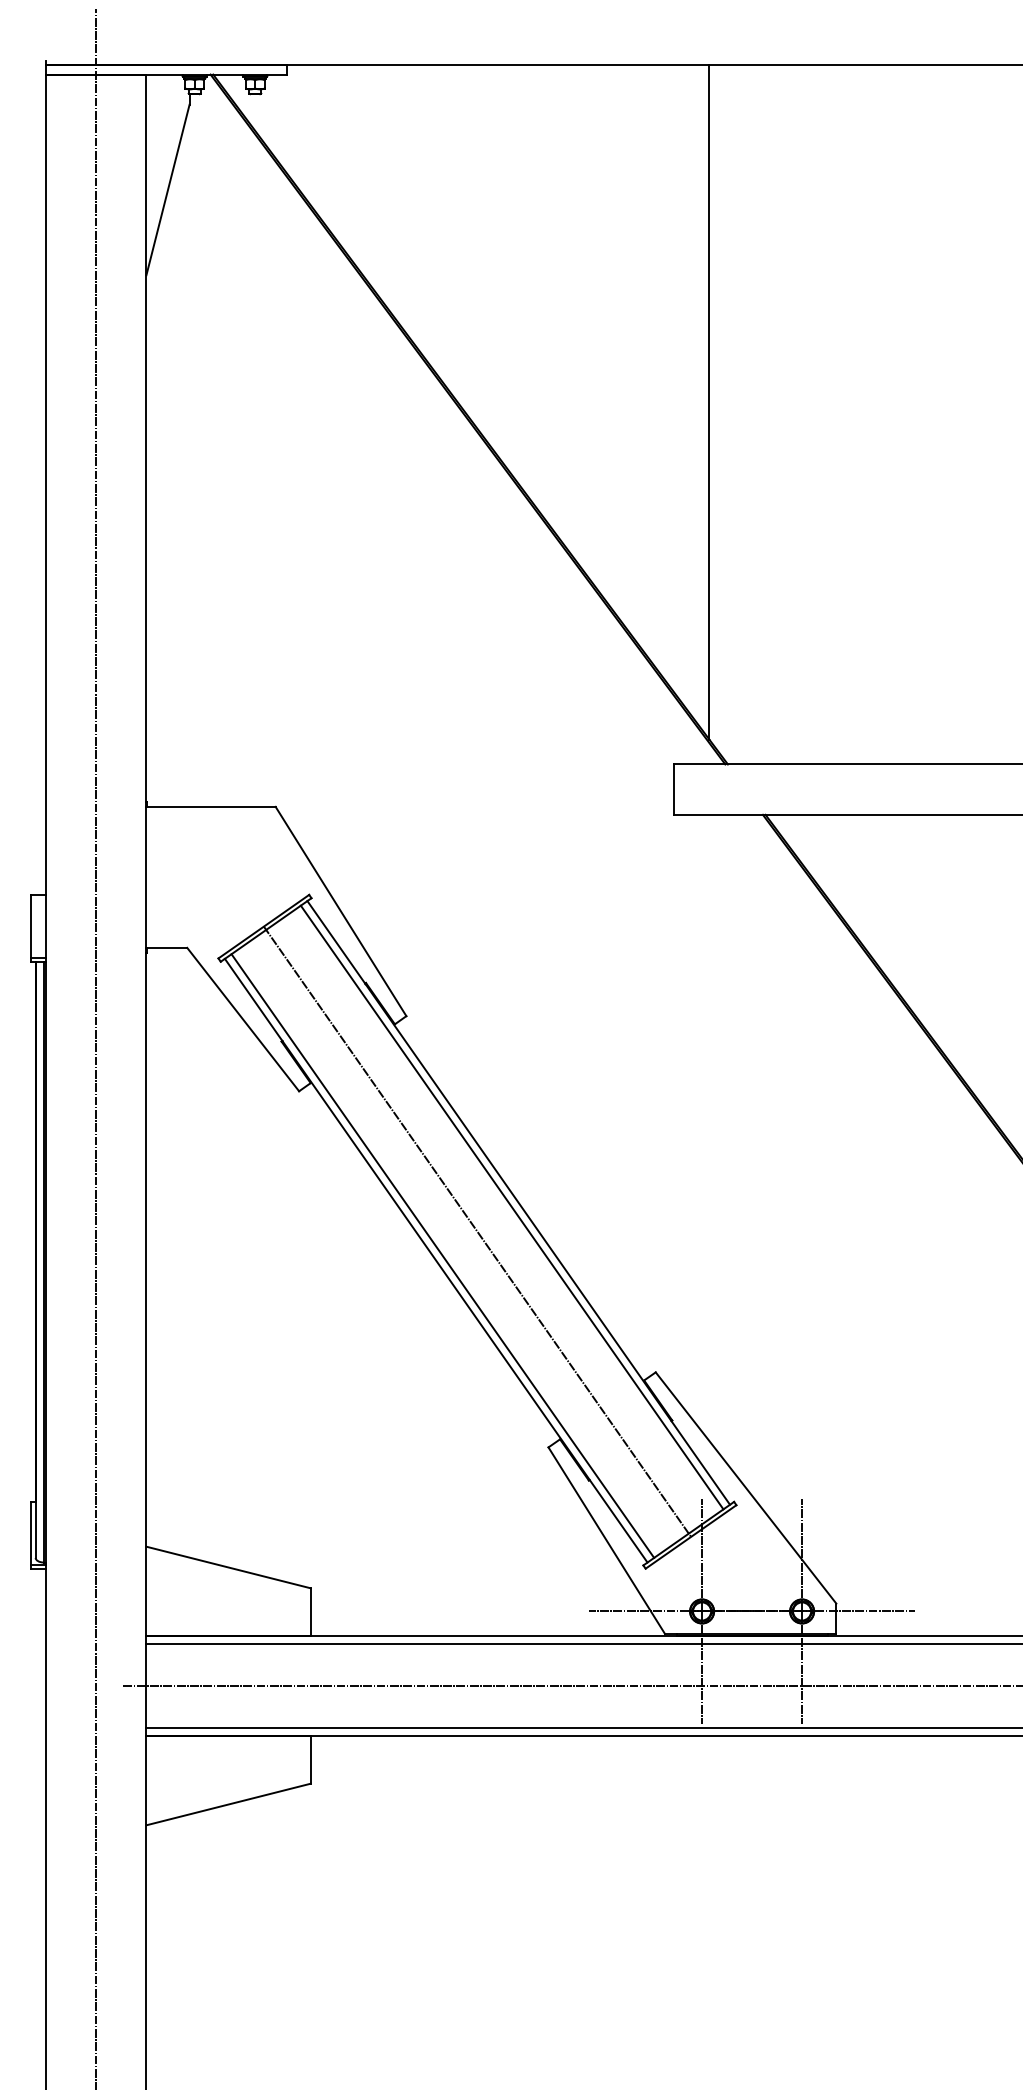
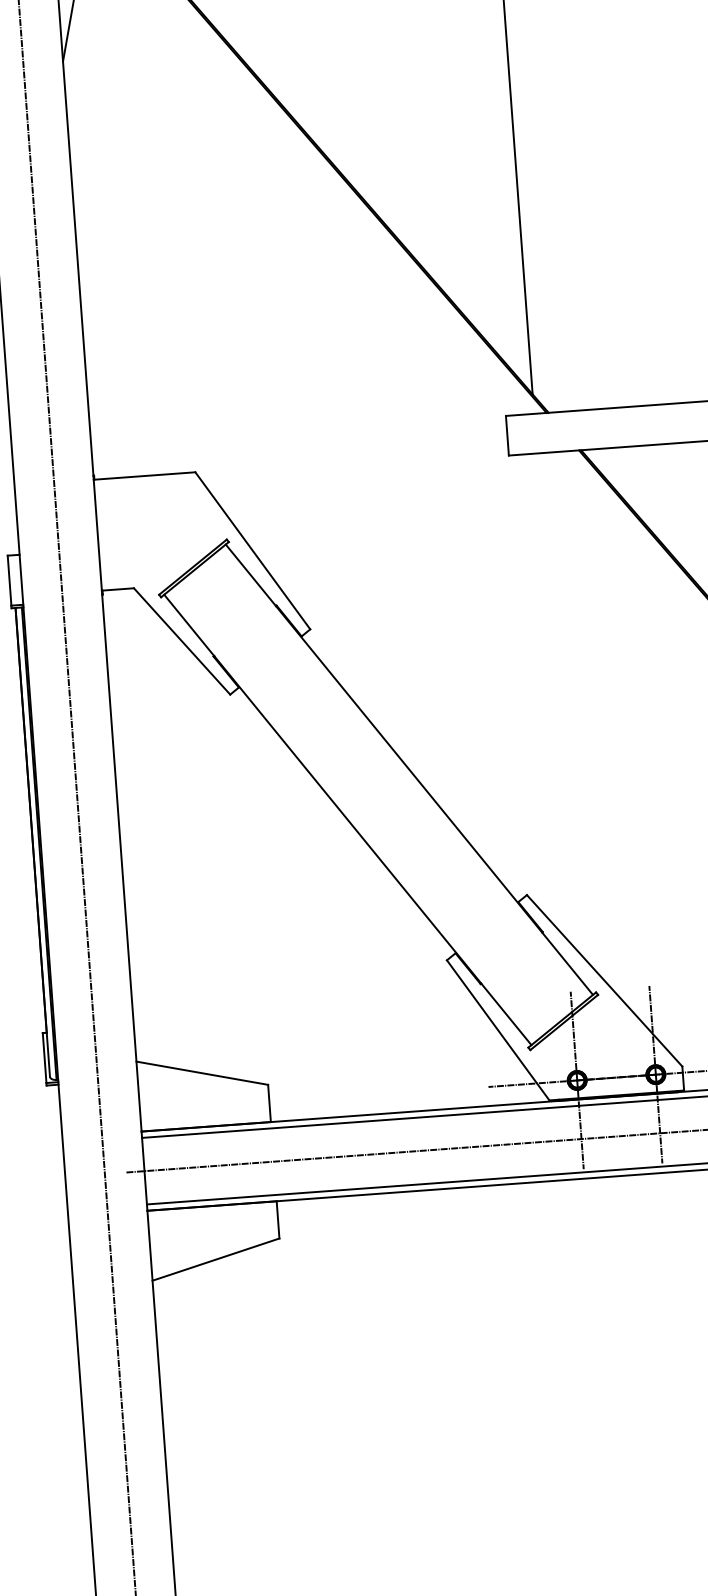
line: (511, 1207) -> (403, 773), removed
line: (477, 1231) -> (378, 794), removed
line: (442, 1255) -> (352, 815), removed

